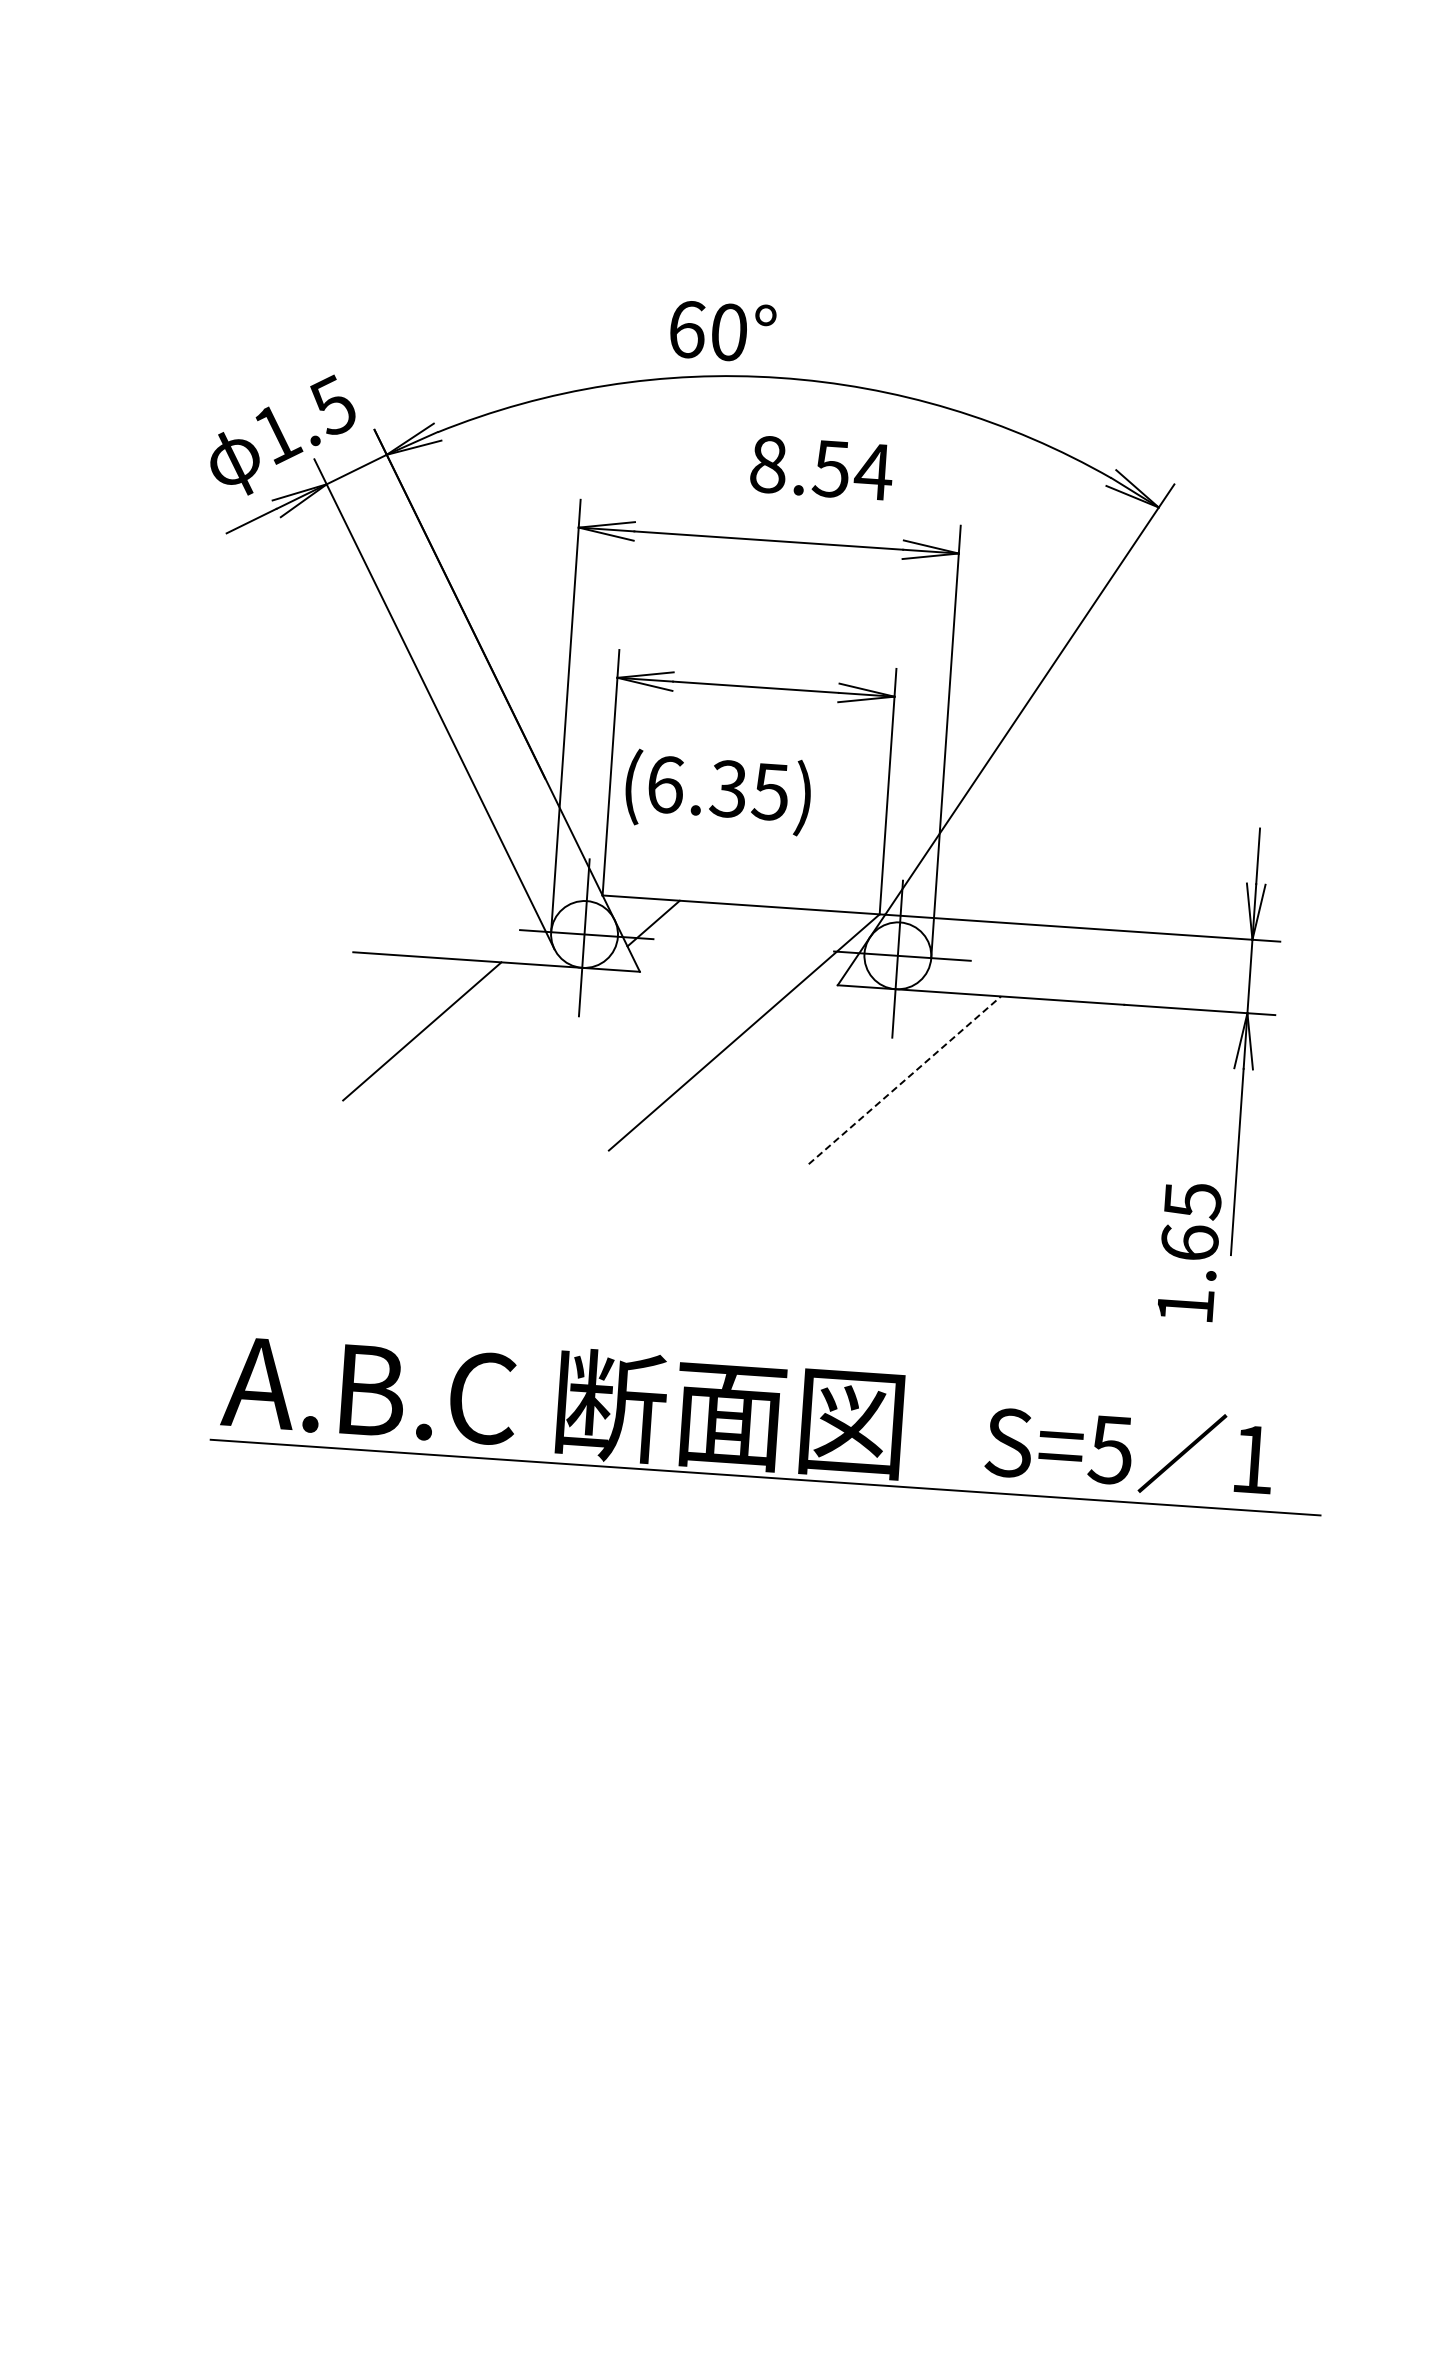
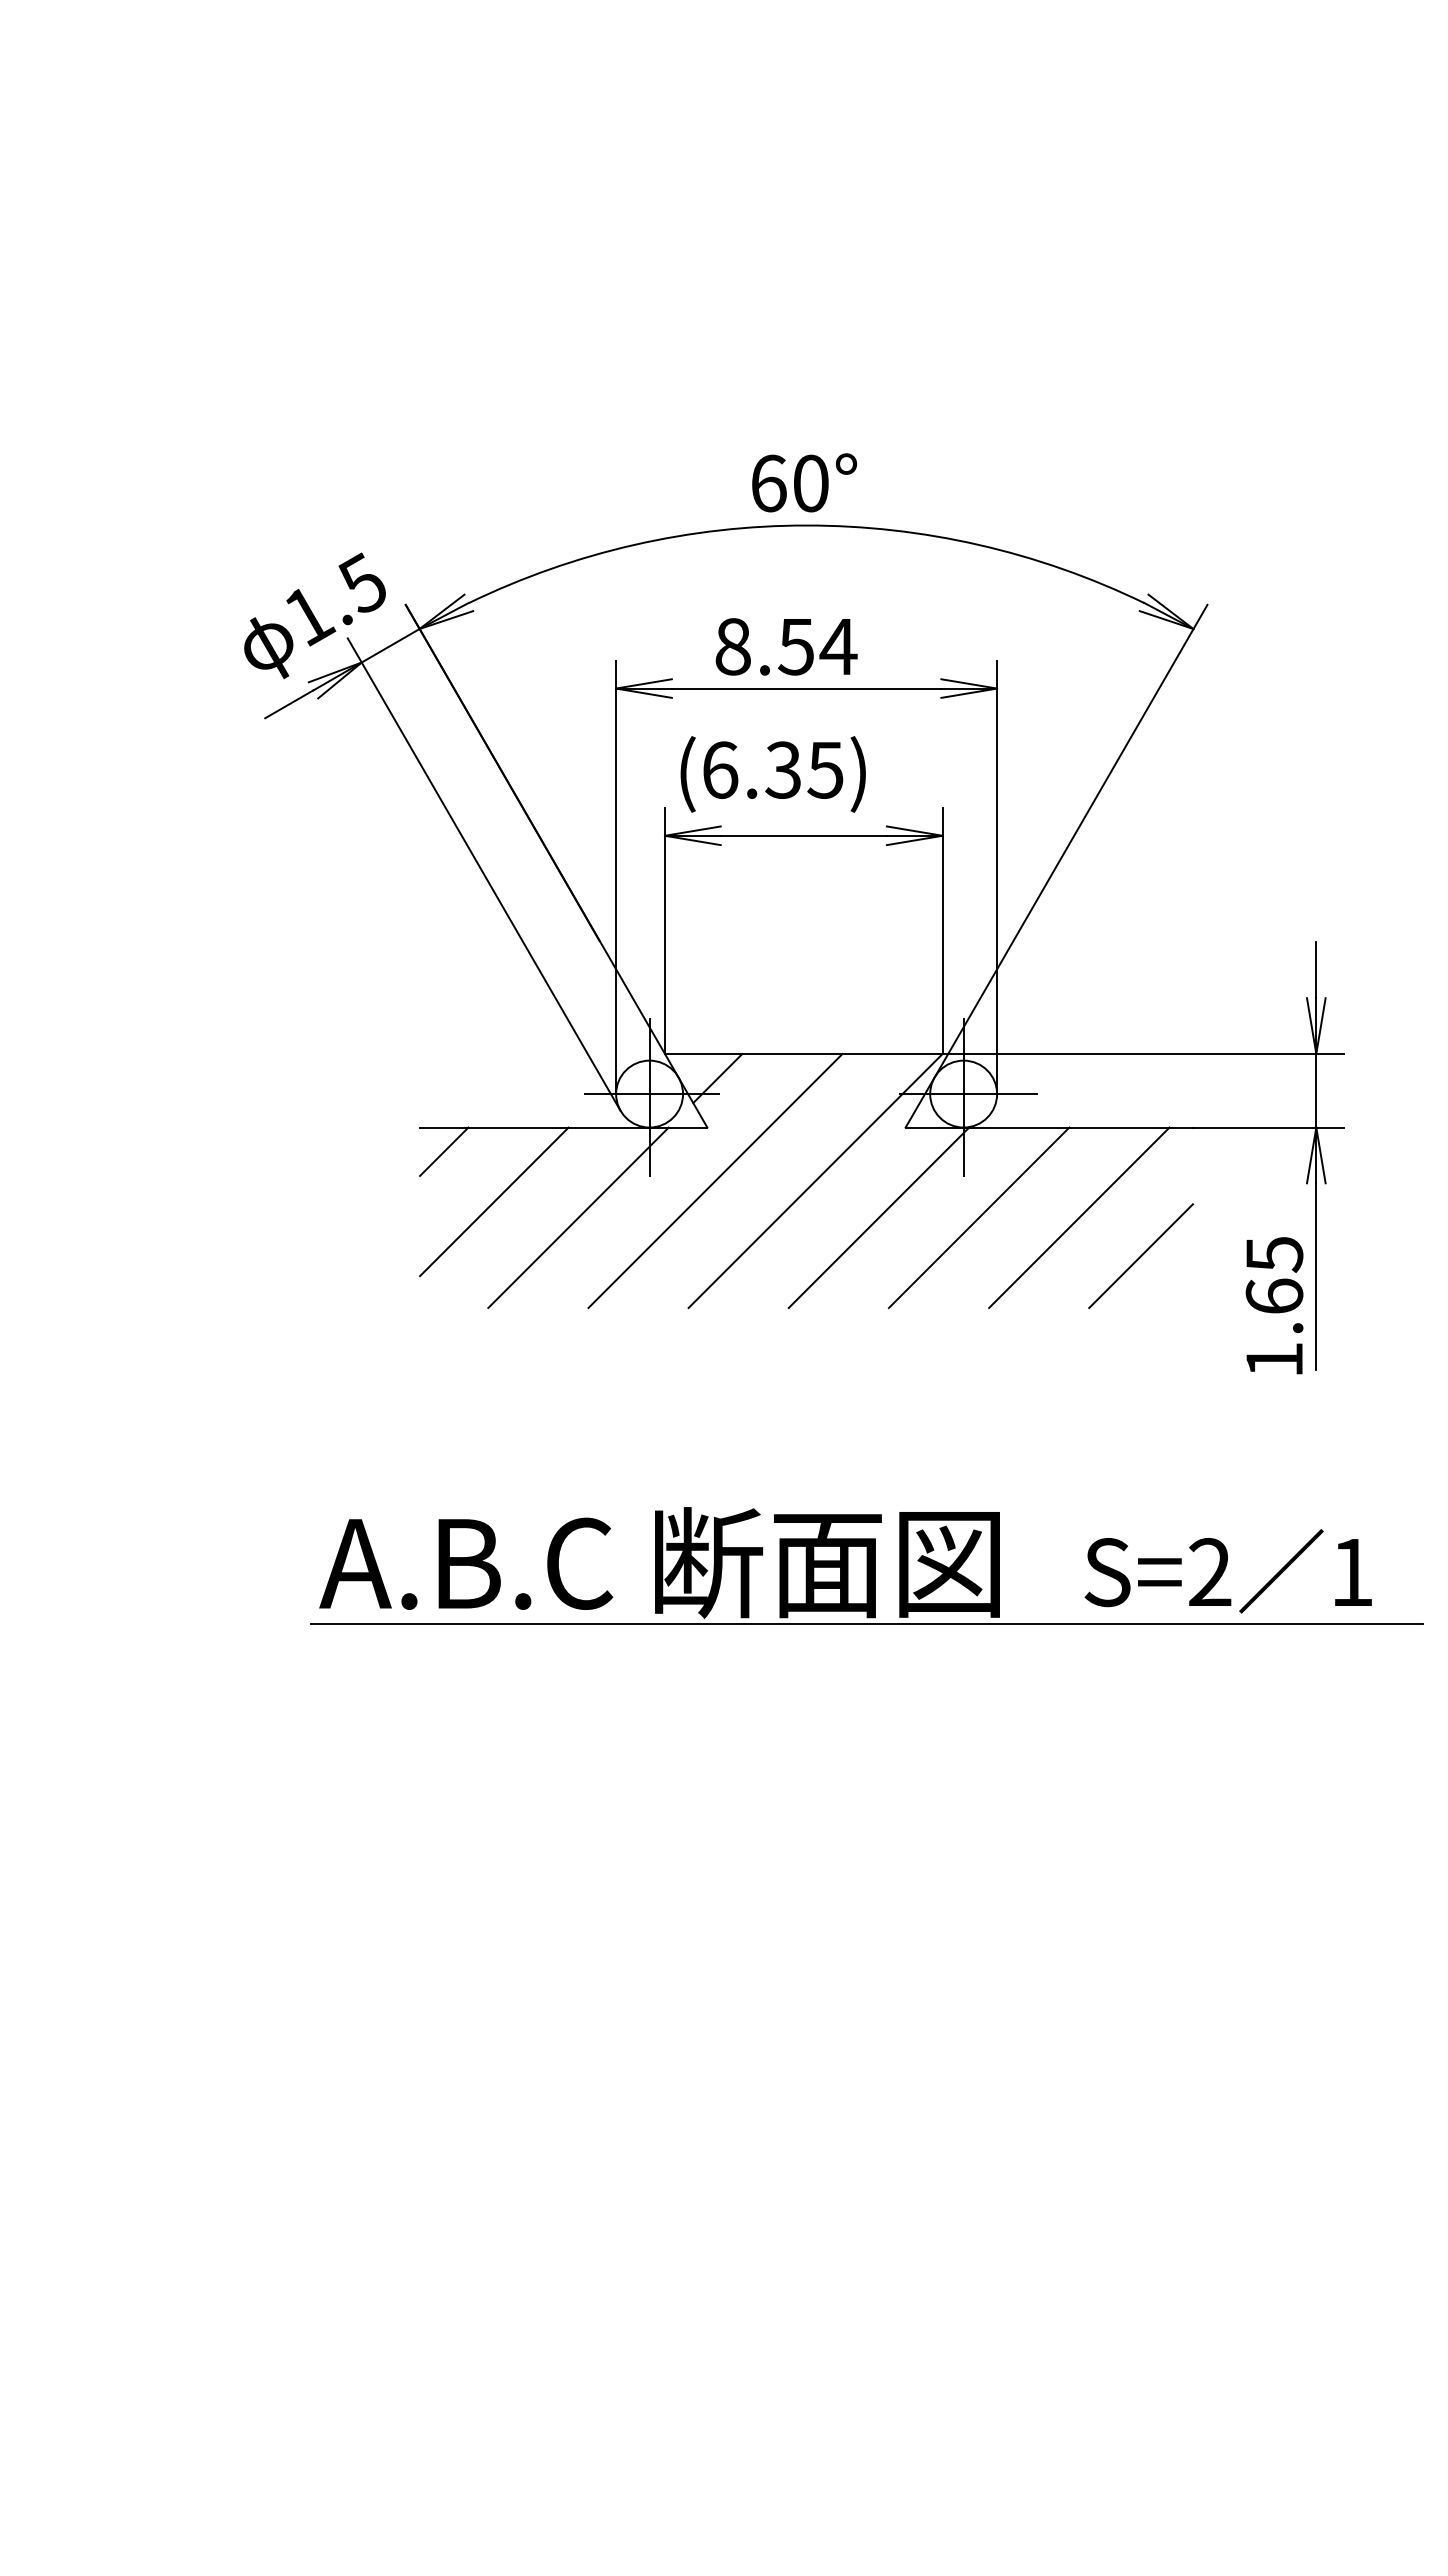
text: (722, 330) -> (804, 482), moved
text: (821, 467) -> (786, 646), moved
text: (717, 792) -> (772, 774), moved
line: (376, 977) -> (444, 1151), added
line: (644, 1025) -> (715, 1180), added
line: (505, 1052) -> (578, 1217), added
line: (804, 1073) -> (878, 1217), added
line: (905, 1080) -> (979, 1217), dashed -> solid
line: (1005, 1086) -> (1079, 1217), added
line: (1063, 1129) -> (1140, 1256), added
text: (1189, 1251) -> (1274, 1305), moved
text: (1110, 1449) -> (1209, 1572), S=5 -> S=2

